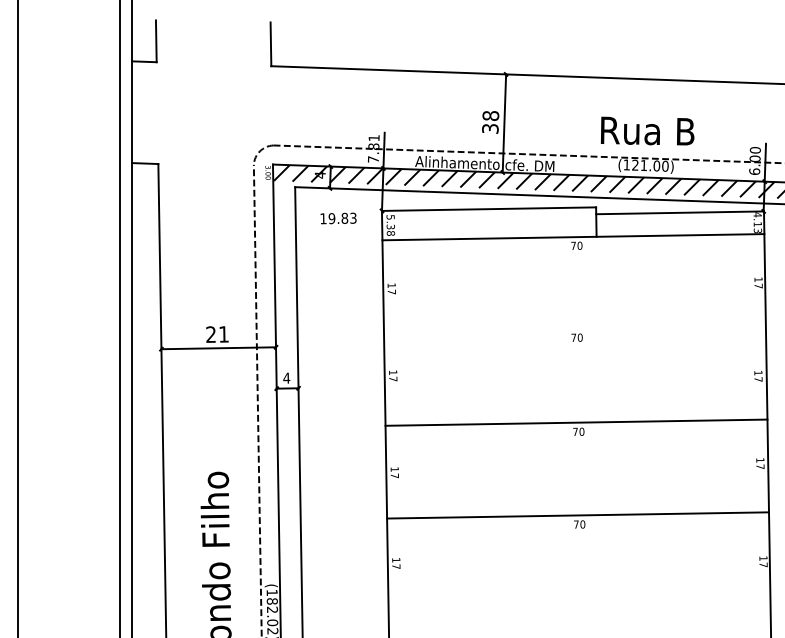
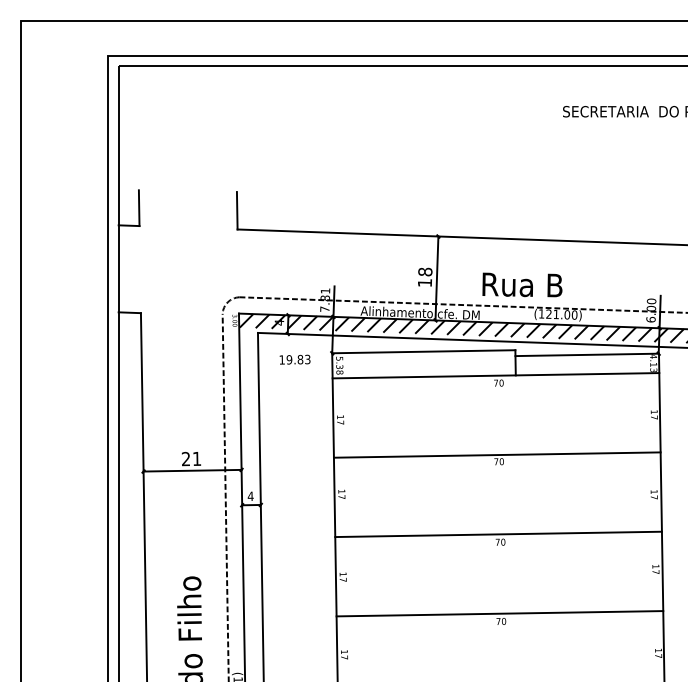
text: (489, 129) -> (424, 283), 38 -> 18
text: (647, 130) -> (522, 284), moved
line: (574, 329) -> (496, 454), added

